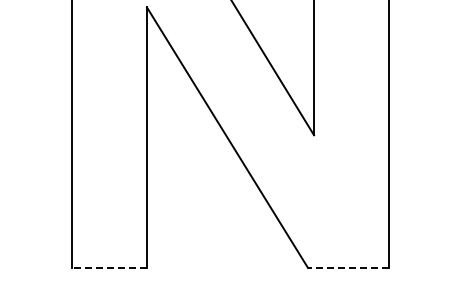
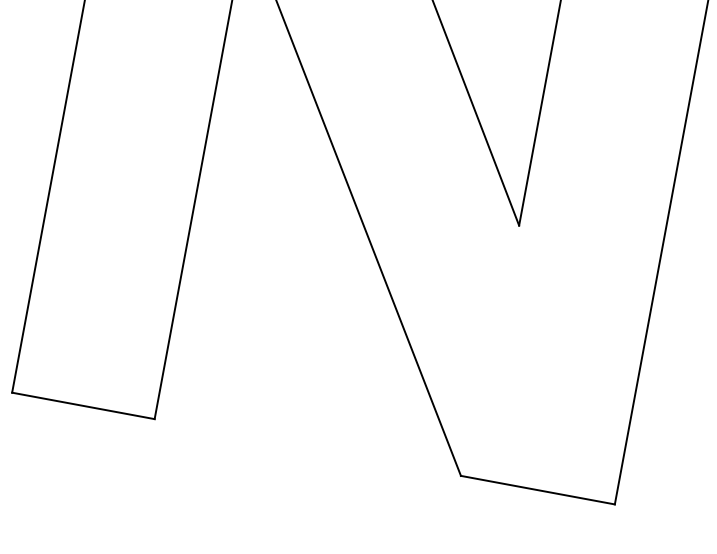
line: (109, 268) -> (83, 406), dashed -> solid
line: (348, 268) -> (537, 491), dashed -> solid

